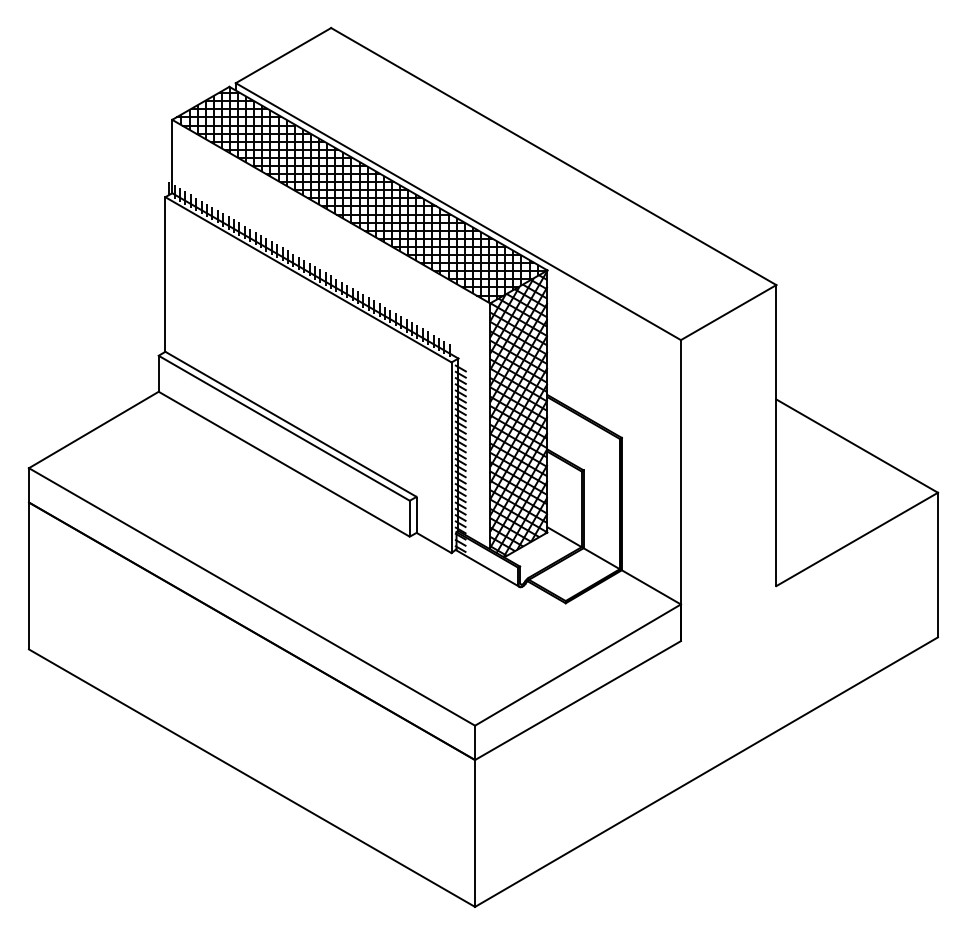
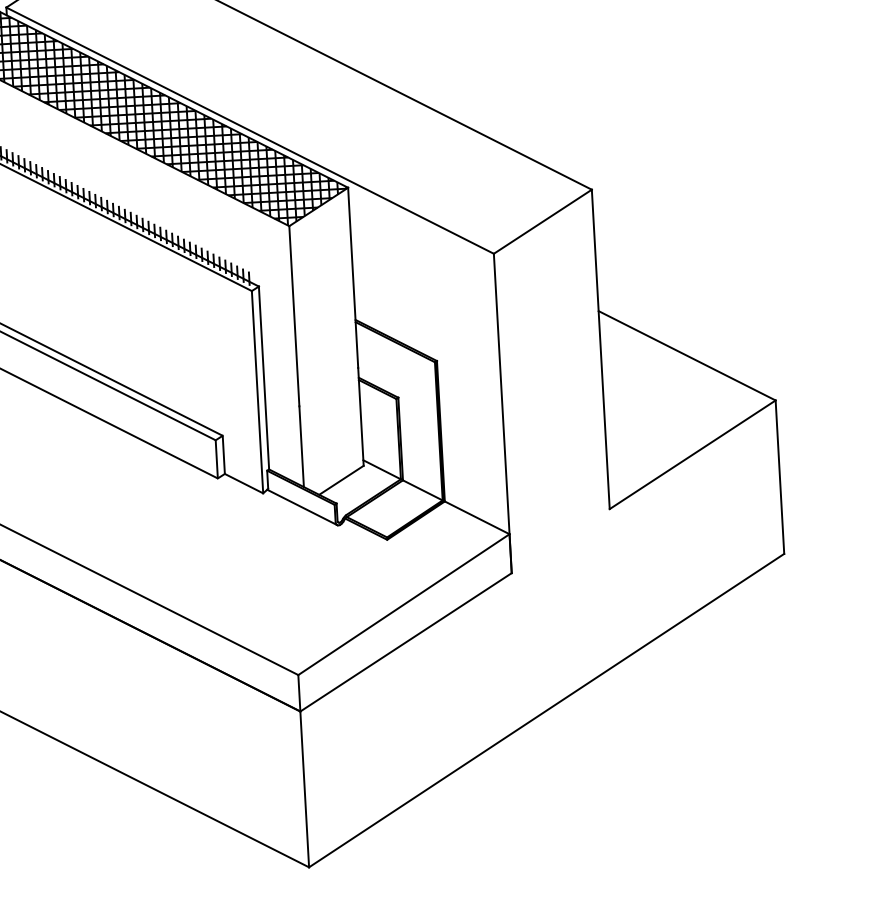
hatch: (518, 413) -> (325, 341), removed
hatch: (460, 458) -> (267, 392), removed

